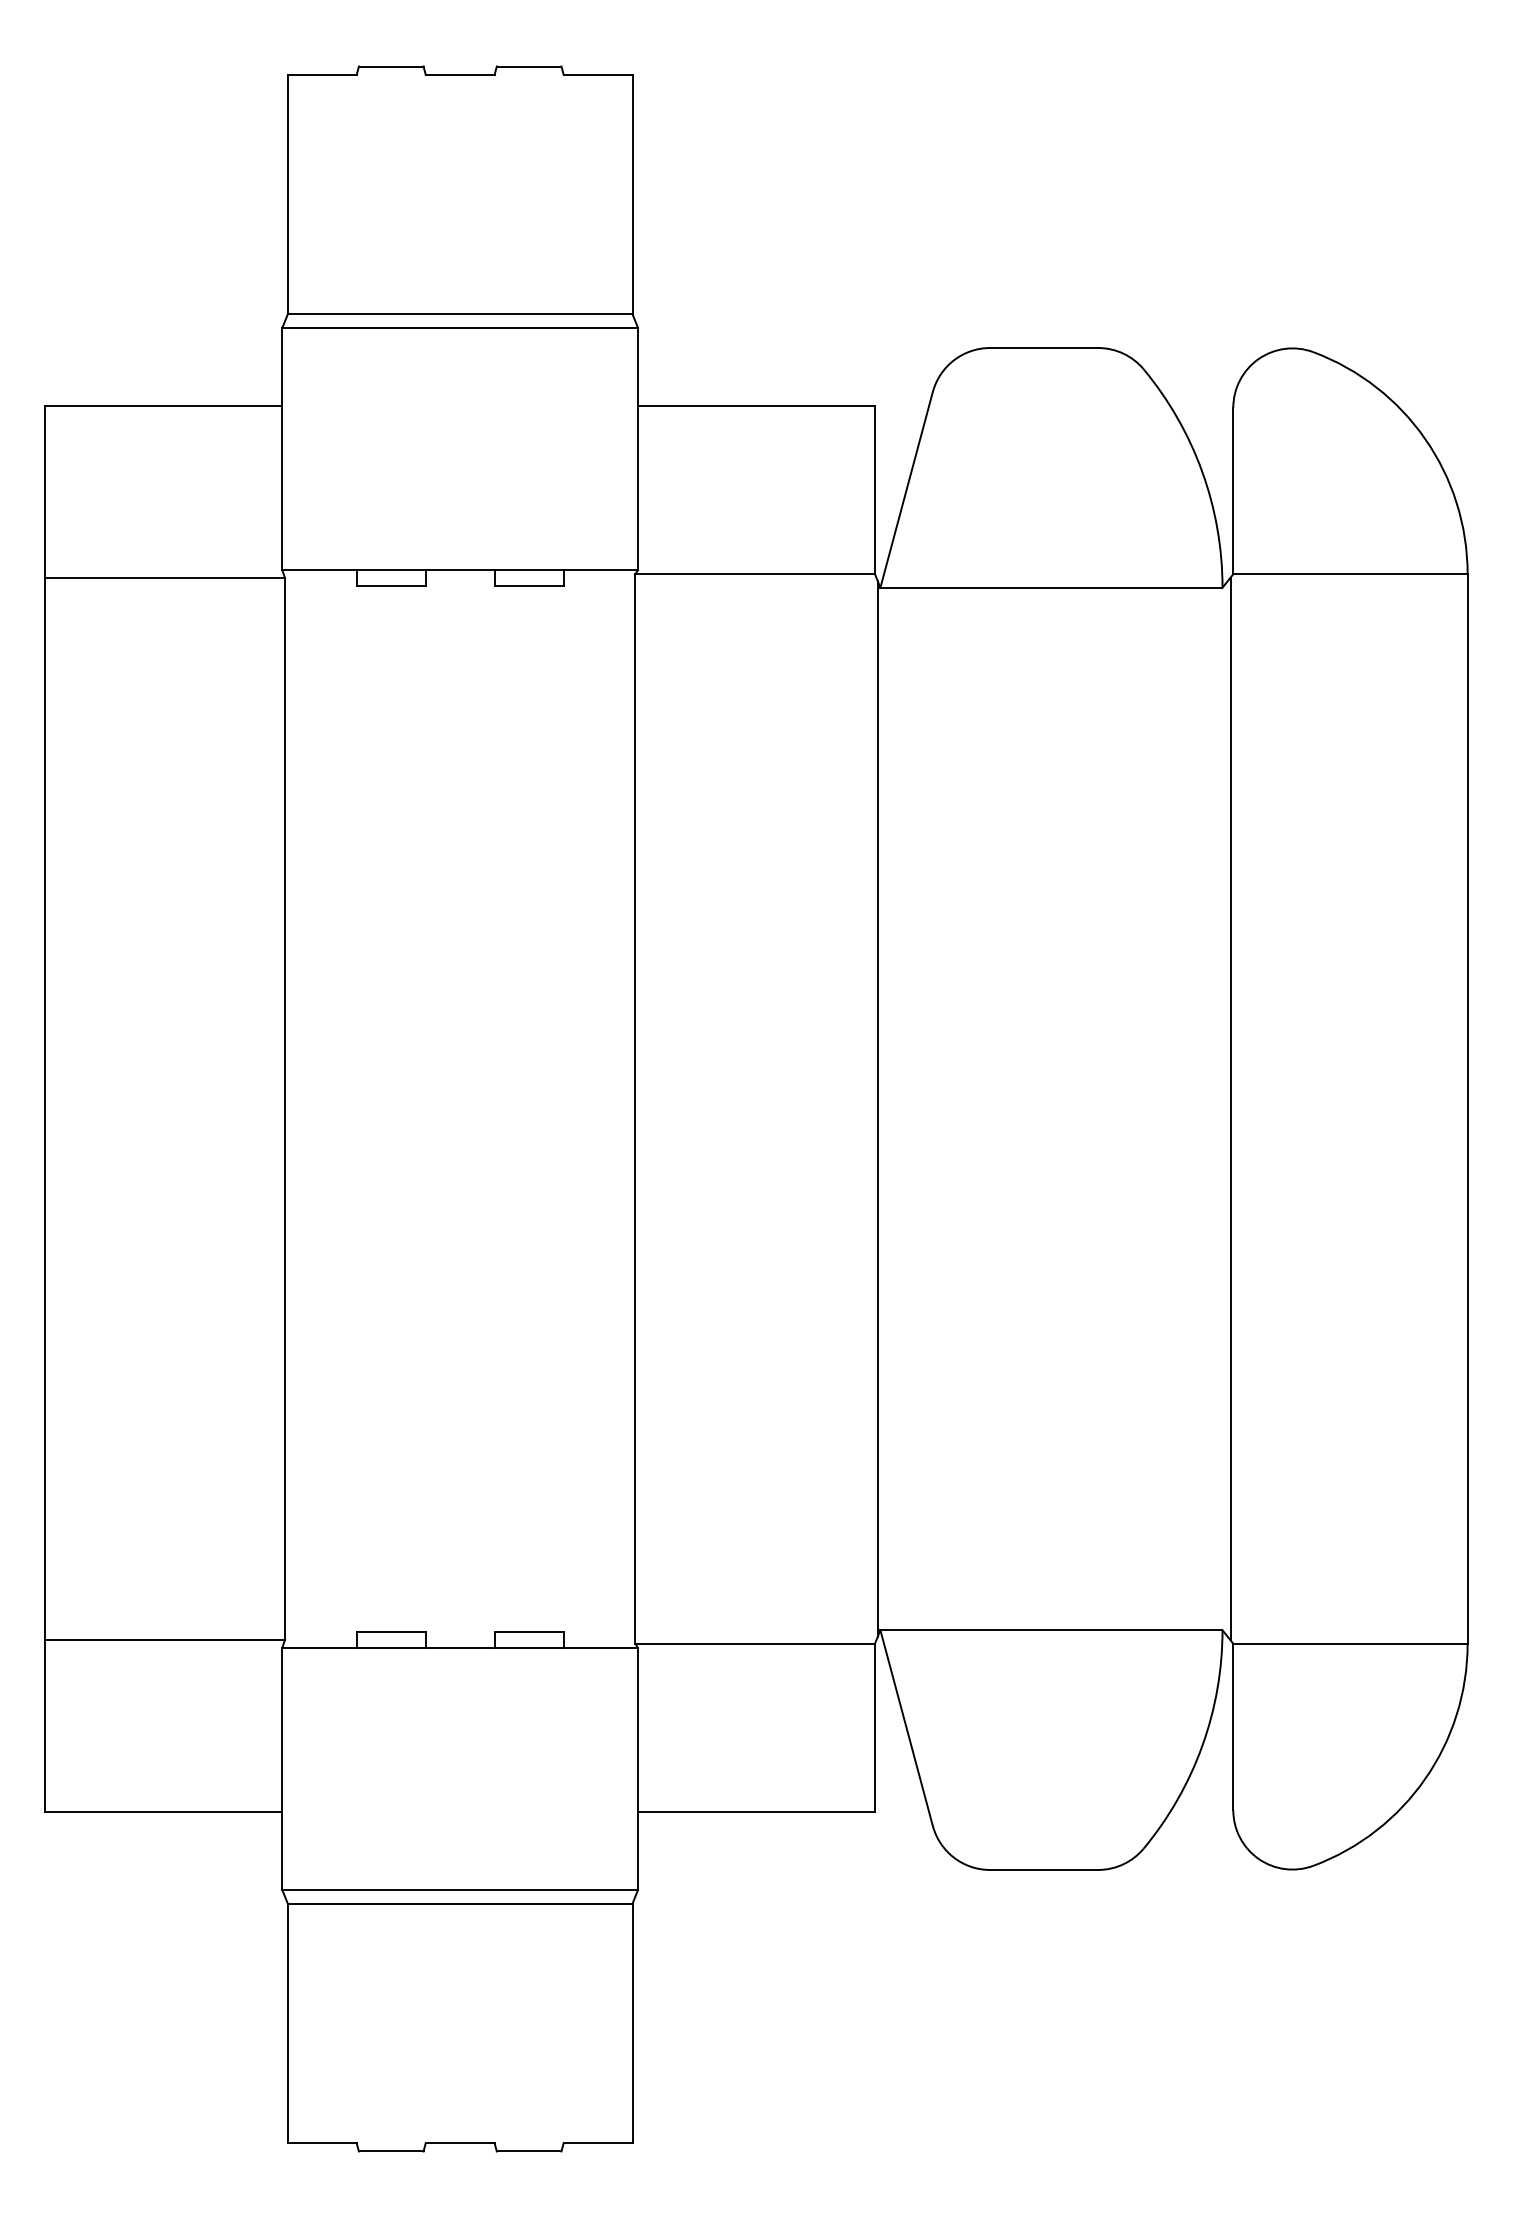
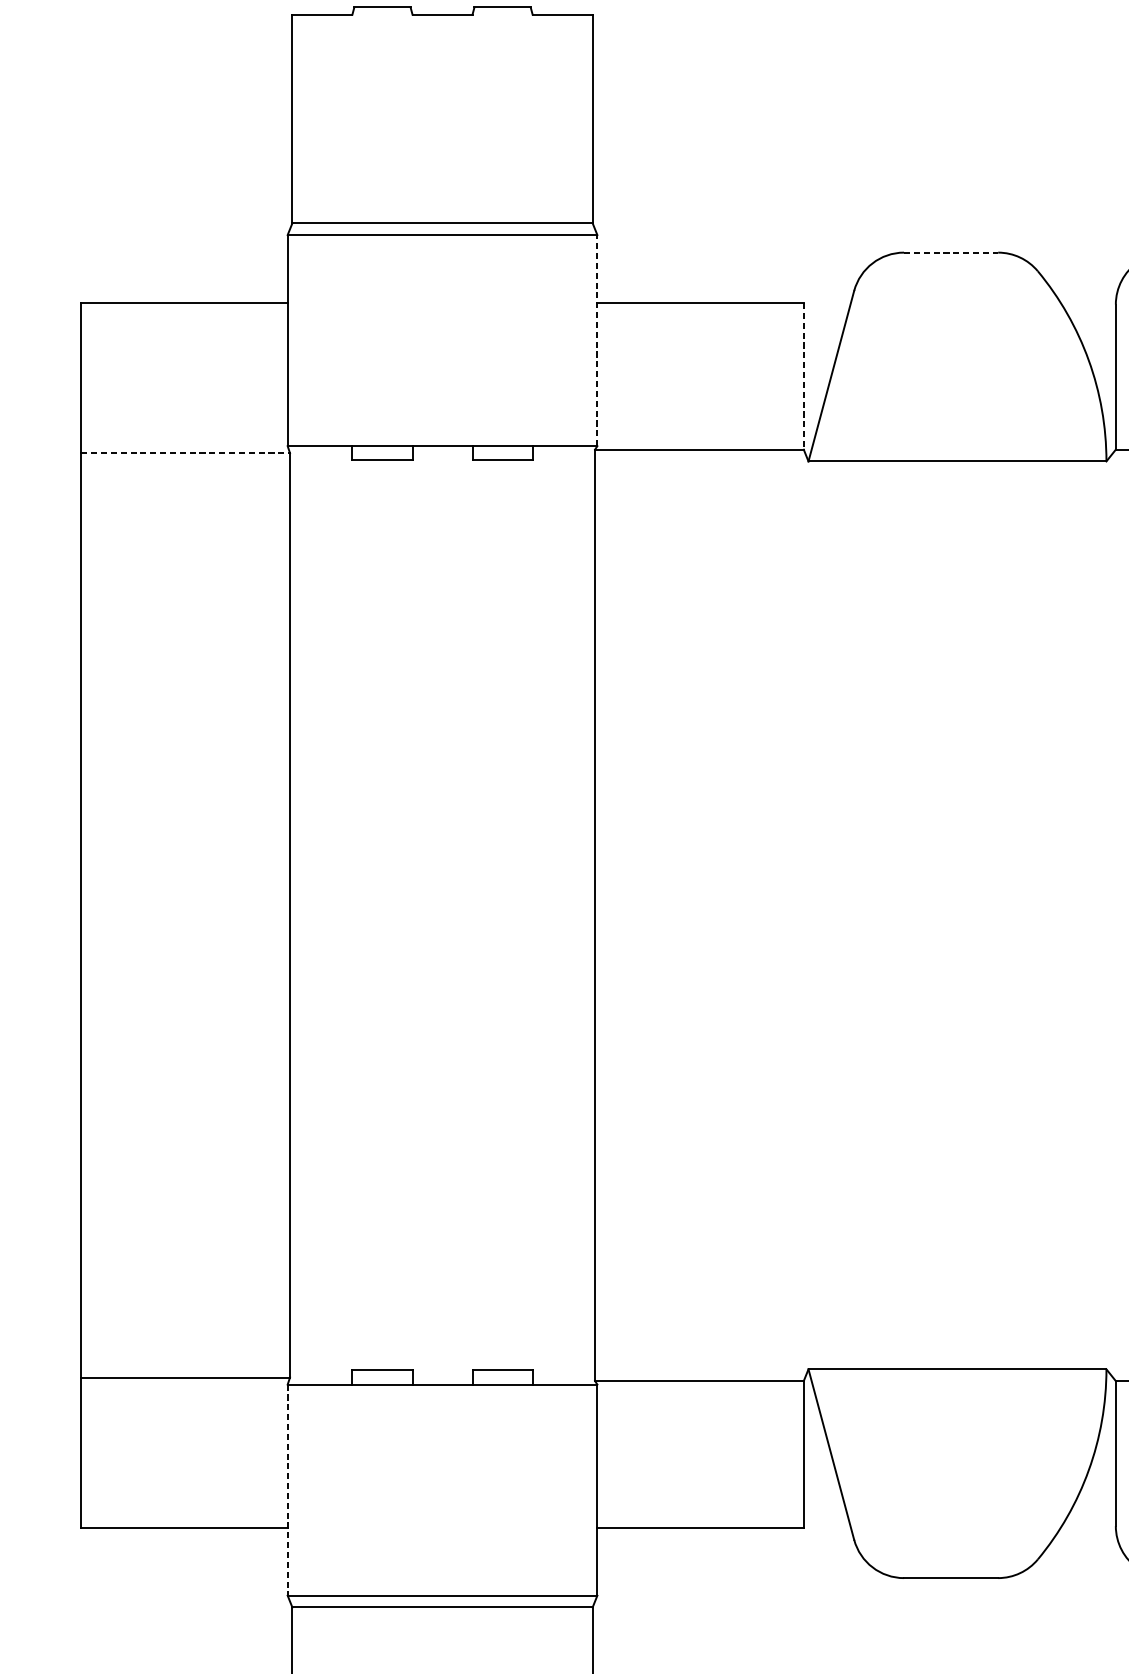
line: (1044, 348) -> (951, 253), solid -> dashed
line: (637, 448) -> (596, 340), solid -> dashed
line: (875, 490) -> (804, 376), solid -> dashed
line: (165, 578) -> (185, 453), solid -> dashed
line: (877, 1108) -> (805, 914), removed
line: (1230, 1108) -> (1113, 914), removed
line: (282, 1769) -> (287, 1490), solid -> dashed

